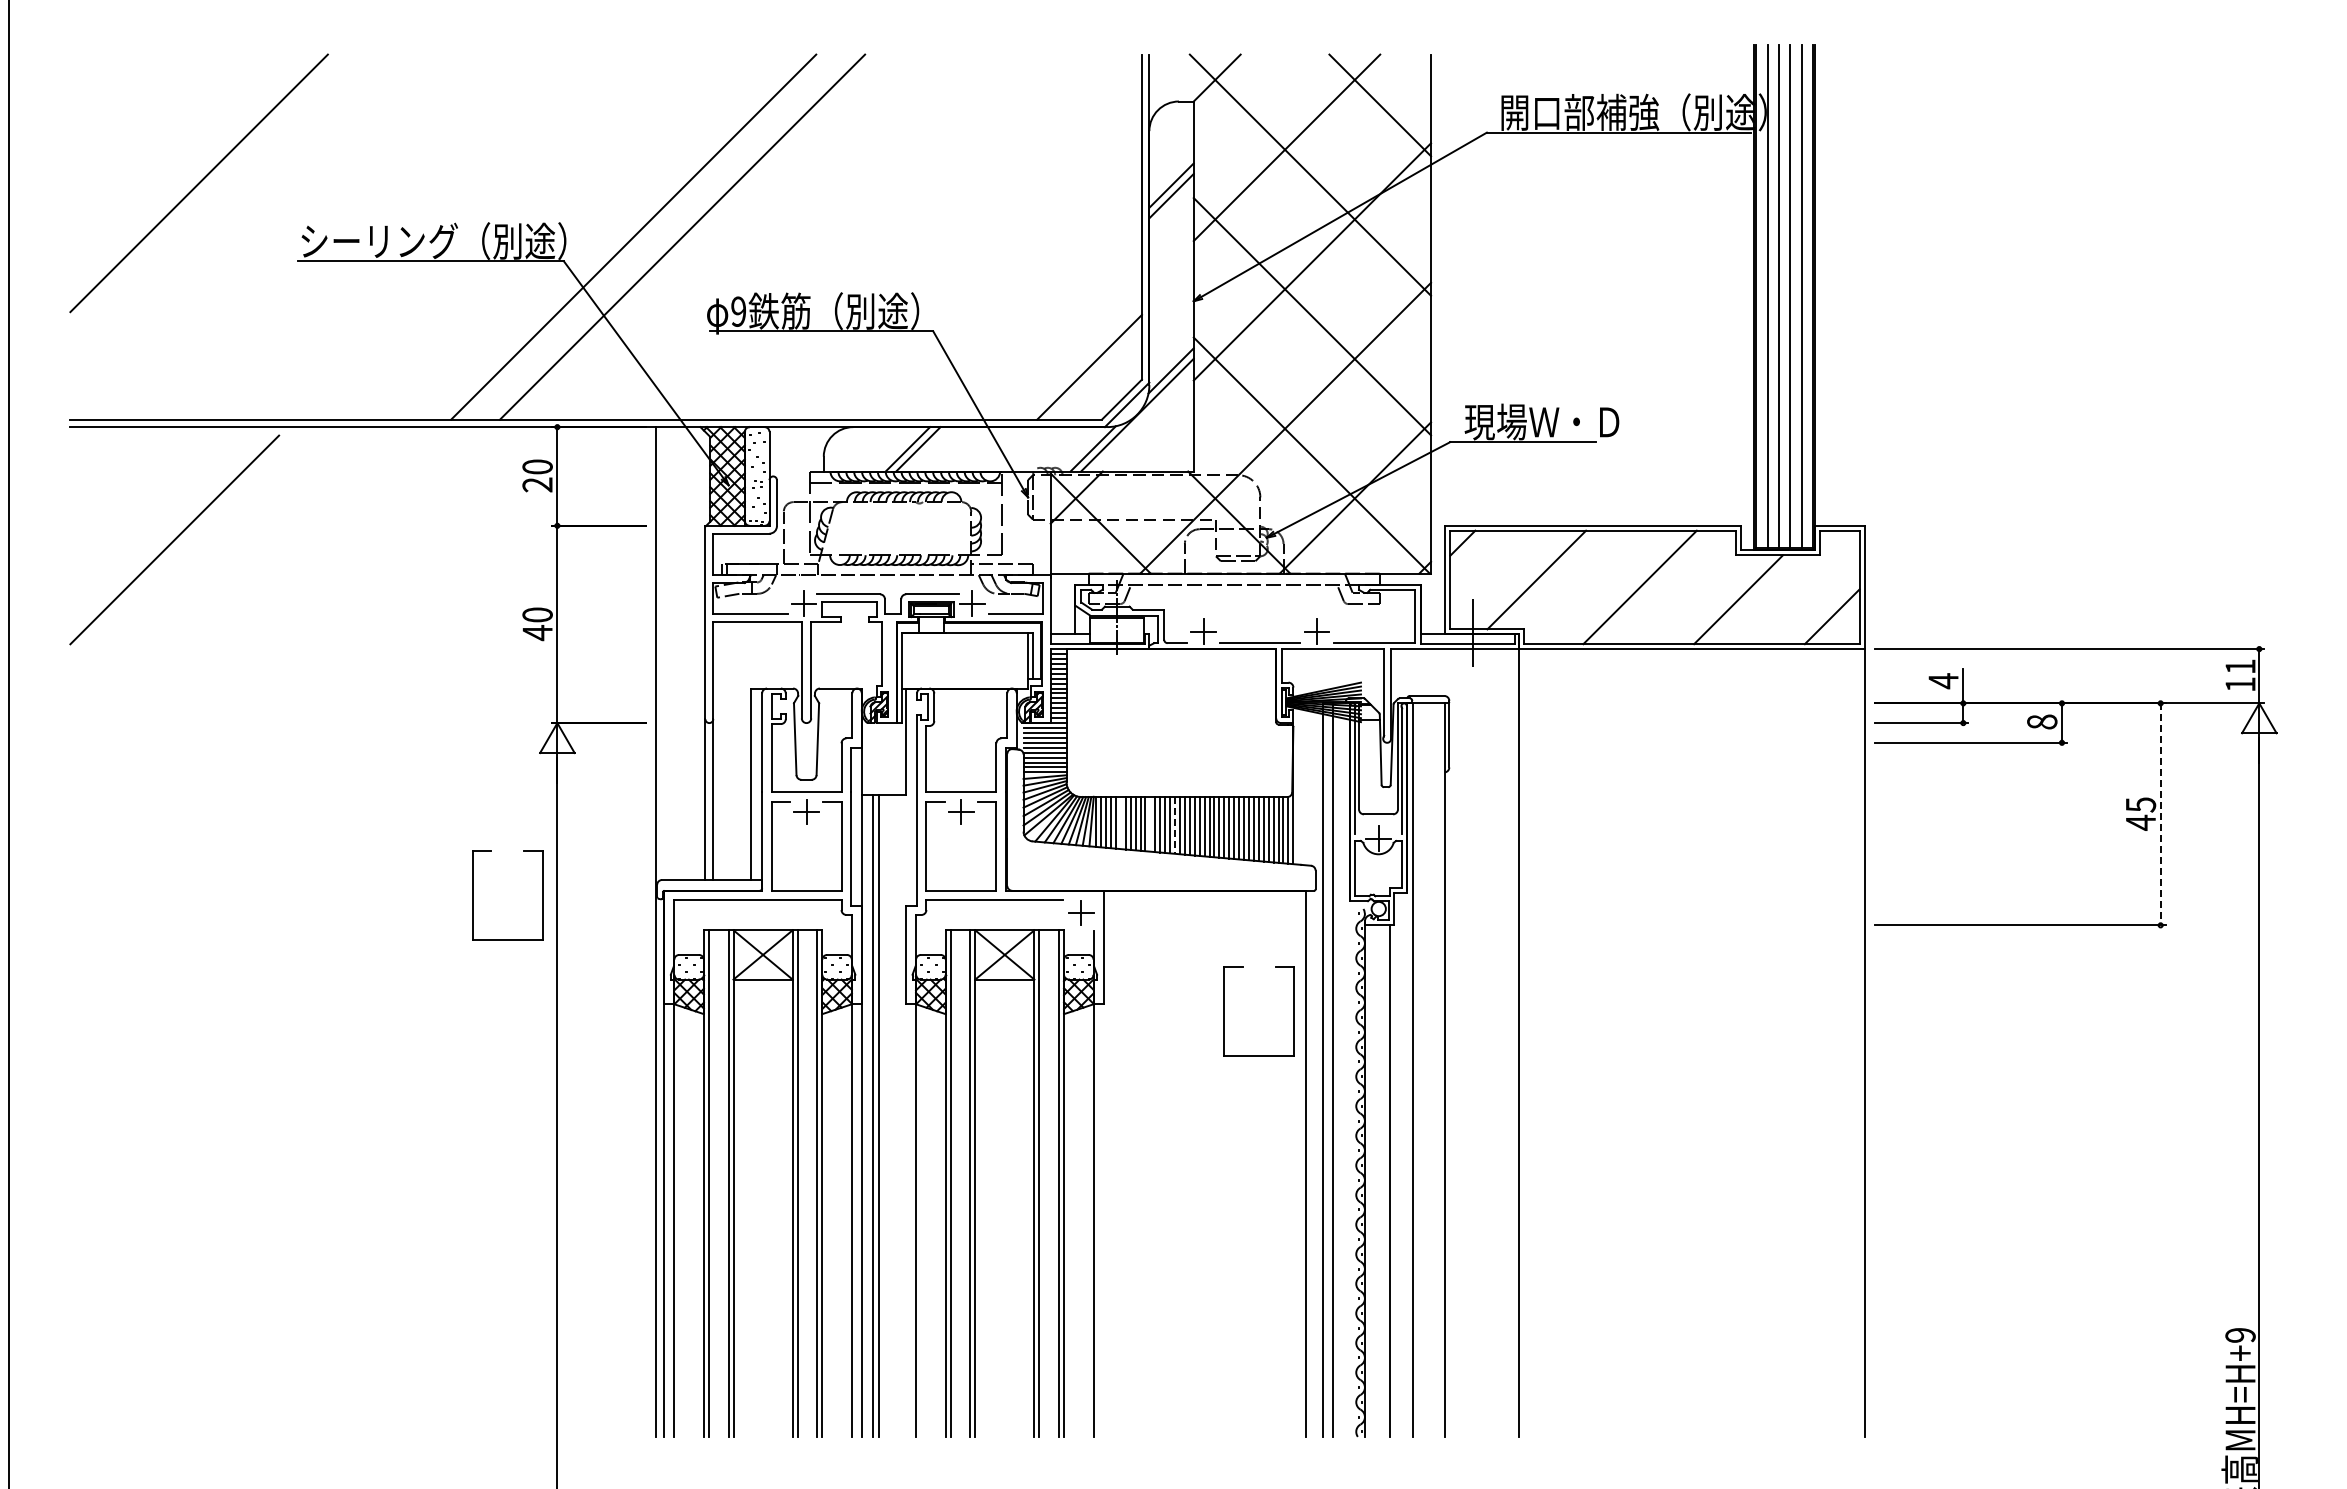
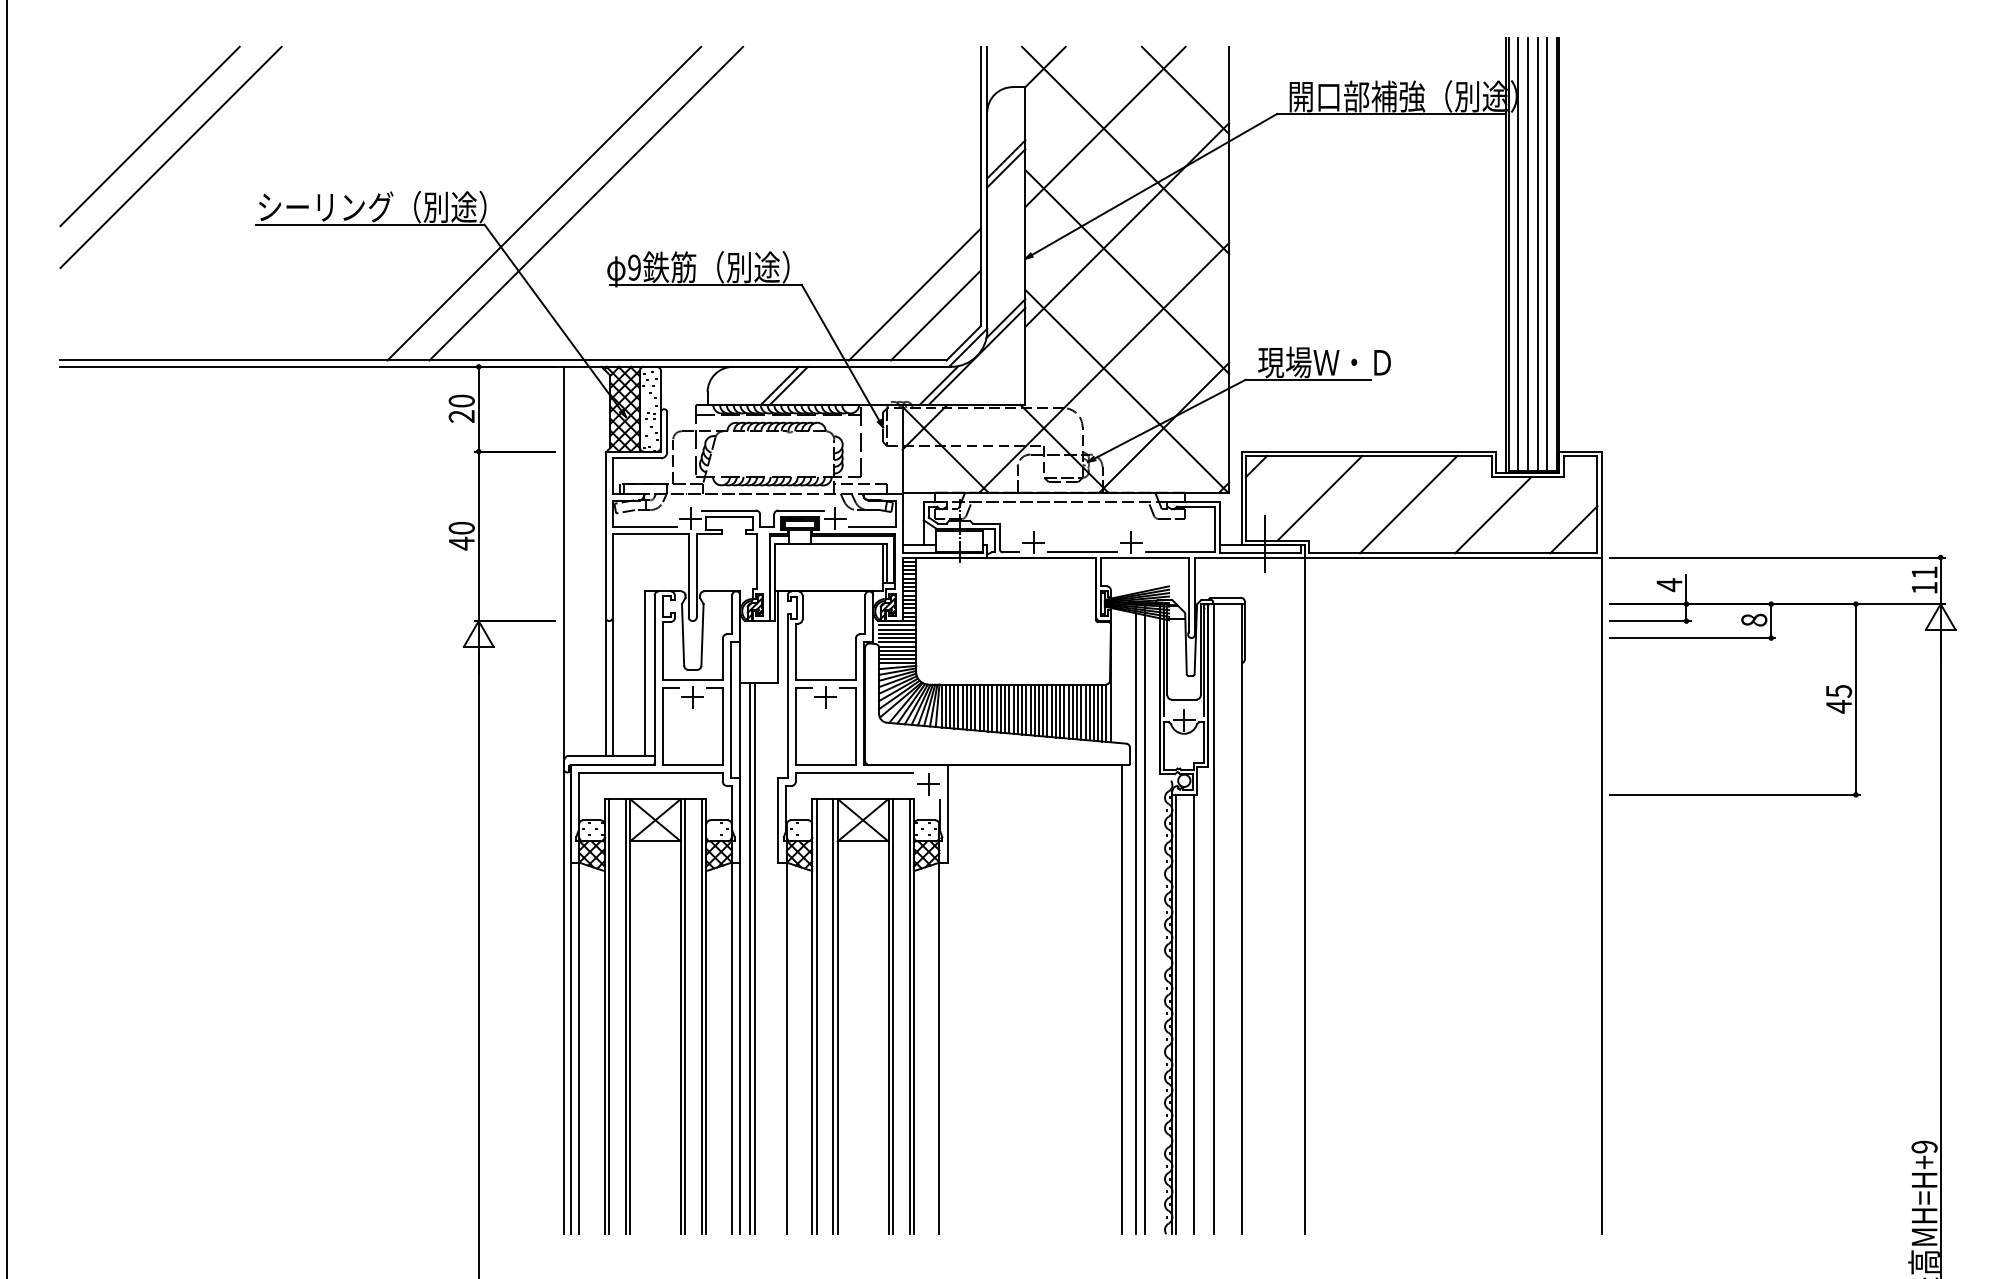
line: (1064, 342) -> (914, 294), added
line: (174, 539) -> (149, 136), moved
line: (2160, 814) -> (1855, 699), dashed -> solid
line: (1120, 823) -> (962, 707), added
line: (1150, 824) -> (988, 708), added
line: (1175, 825) -> (1009, 709), dashed -> solid
part: (473, 895) -> (406, 769), removed
part: (1224, 1011) -> (1051, 868), removed
line: (1368, 1180) -> (1175, 1014), added

